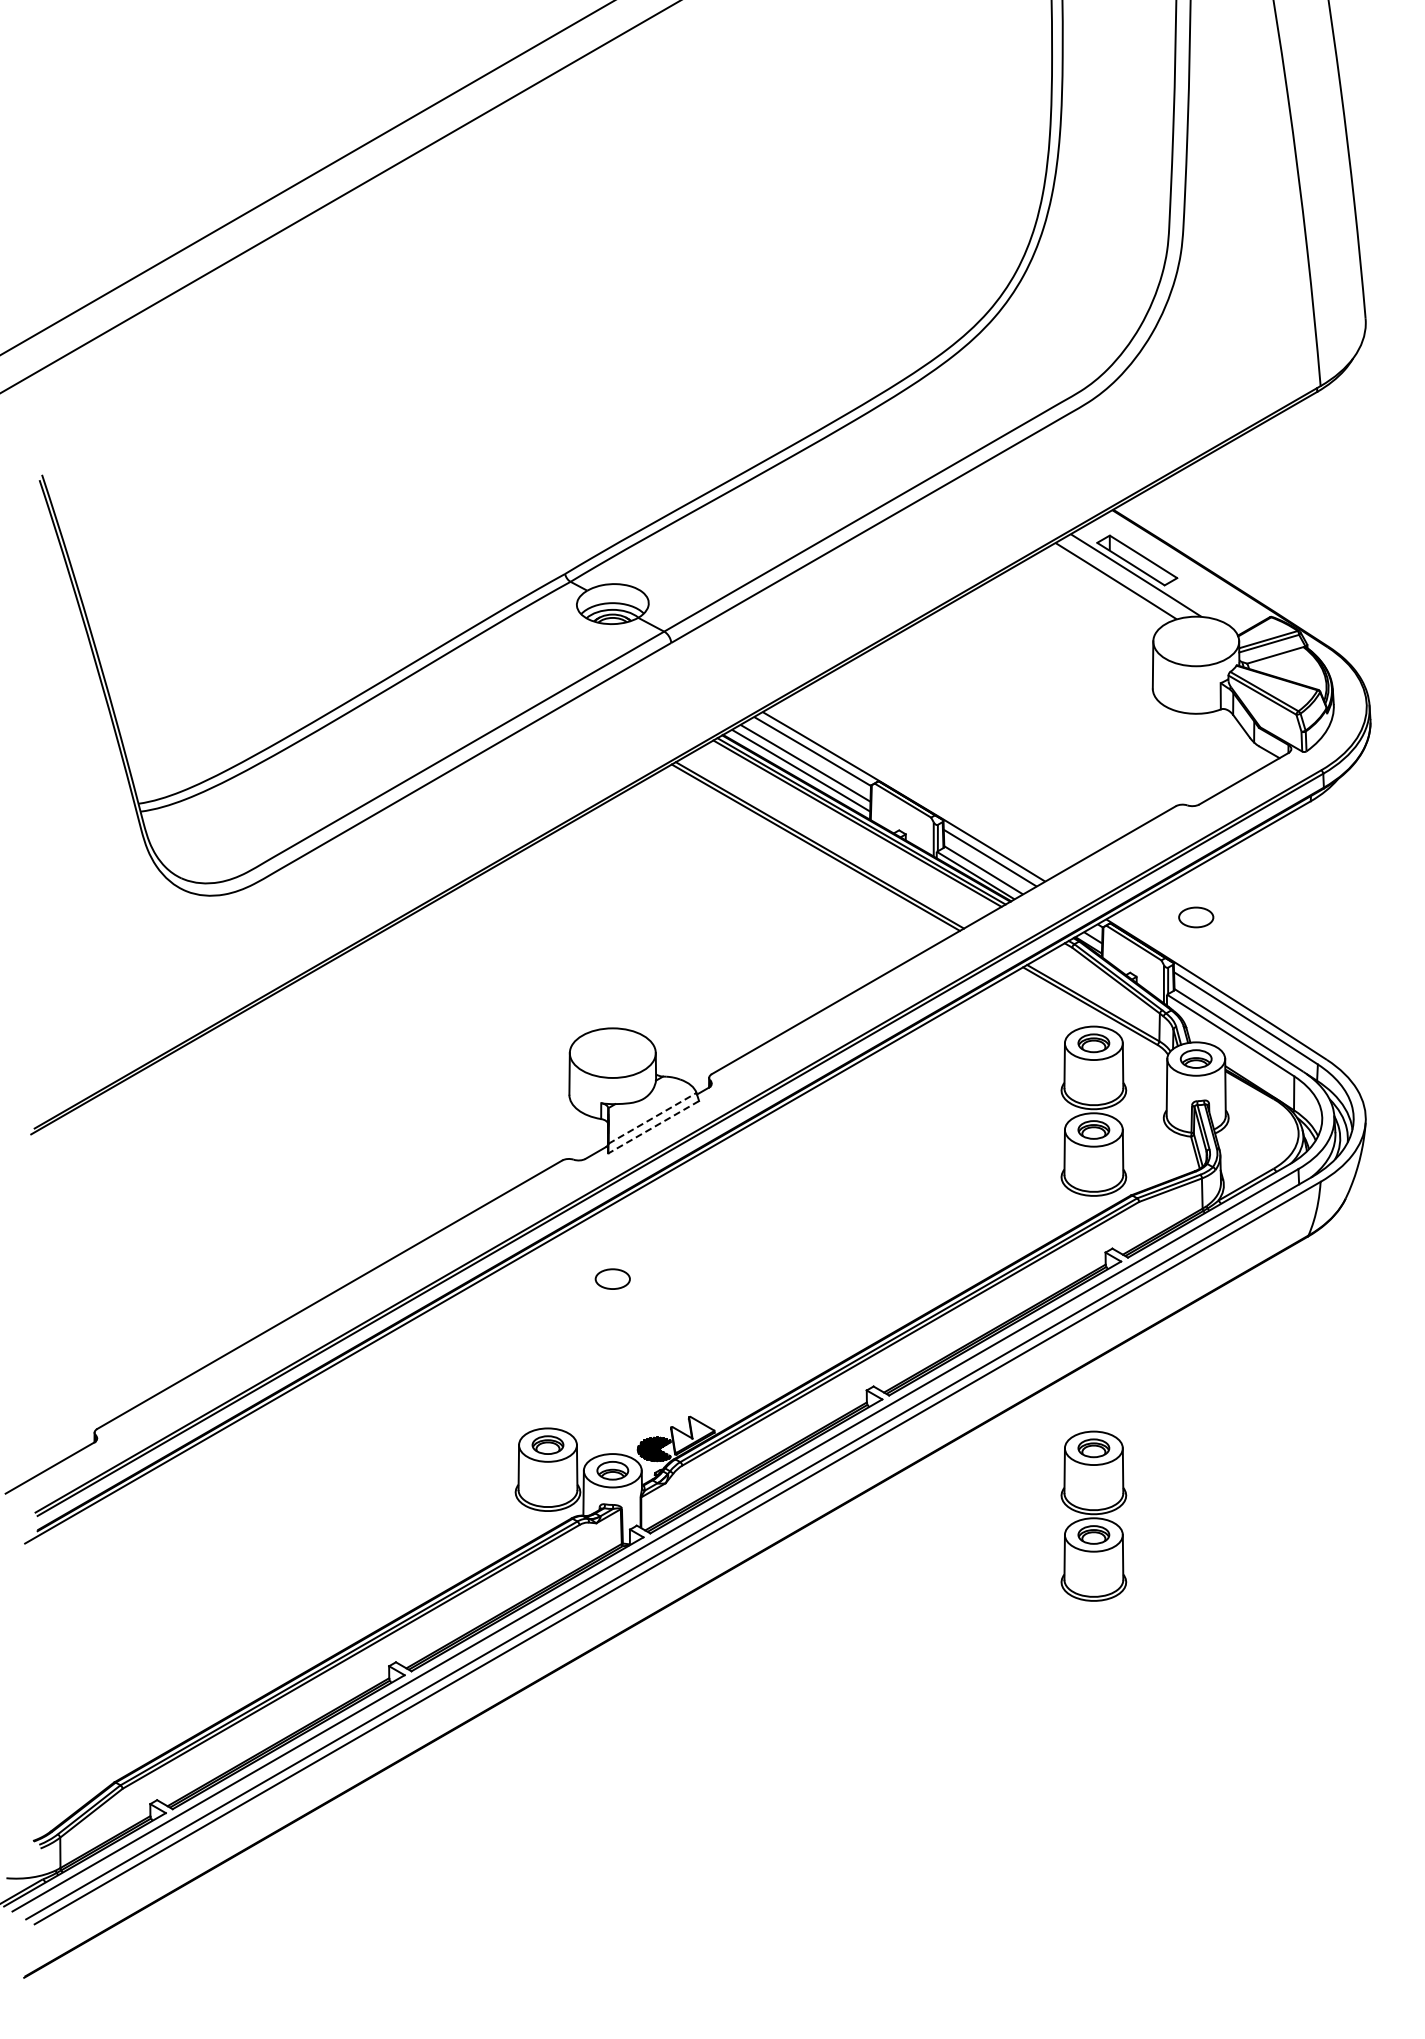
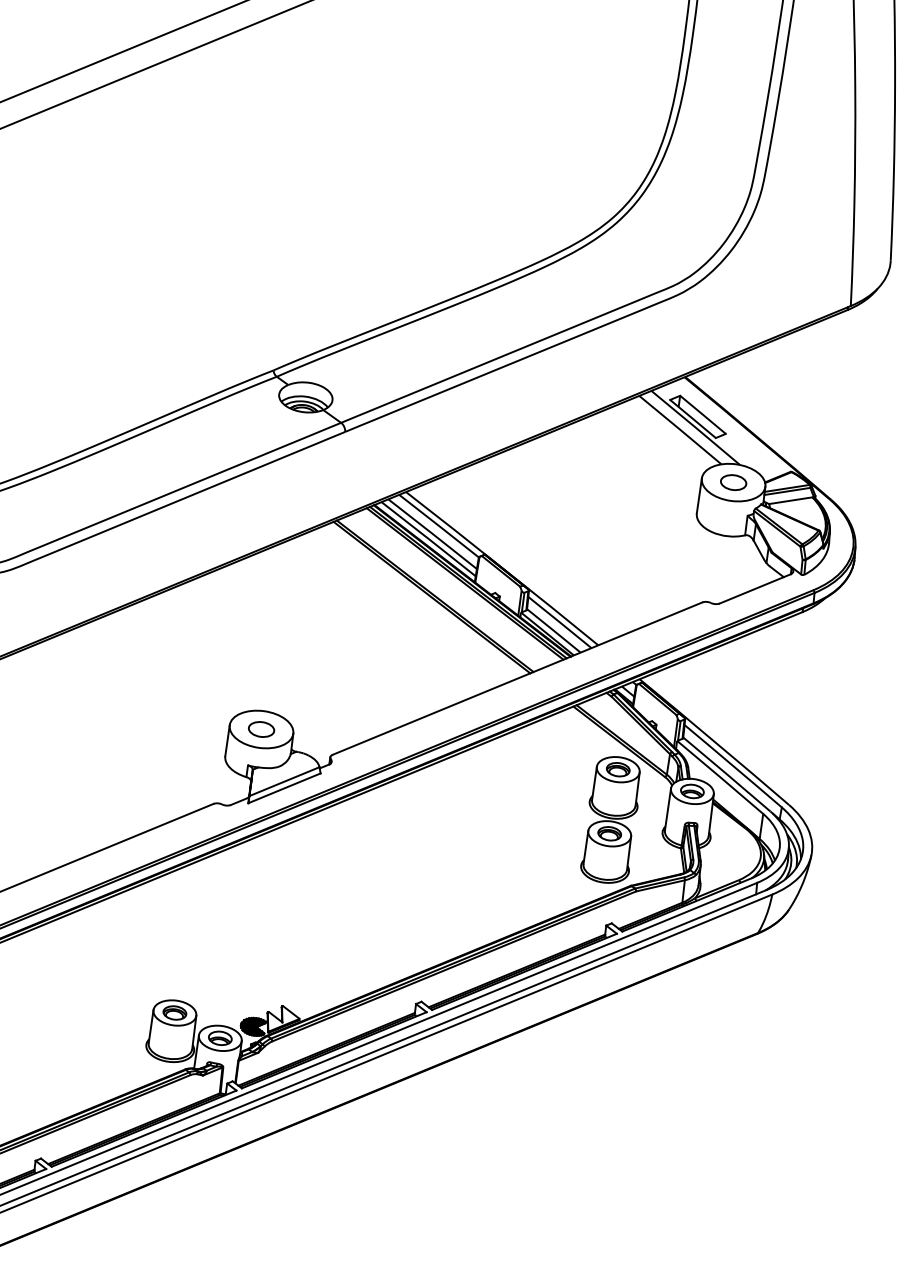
part: (1196, 917) -> (733, 482), moved
line: (652, 1118) -> (284, 781), dashed -> solid
line: (653, 1127) -> (284, 788), dashed -> solid
part: (612, 1278) -> (261, 728), moved
part: (1093, 1515) -> (571, 1118), removed

